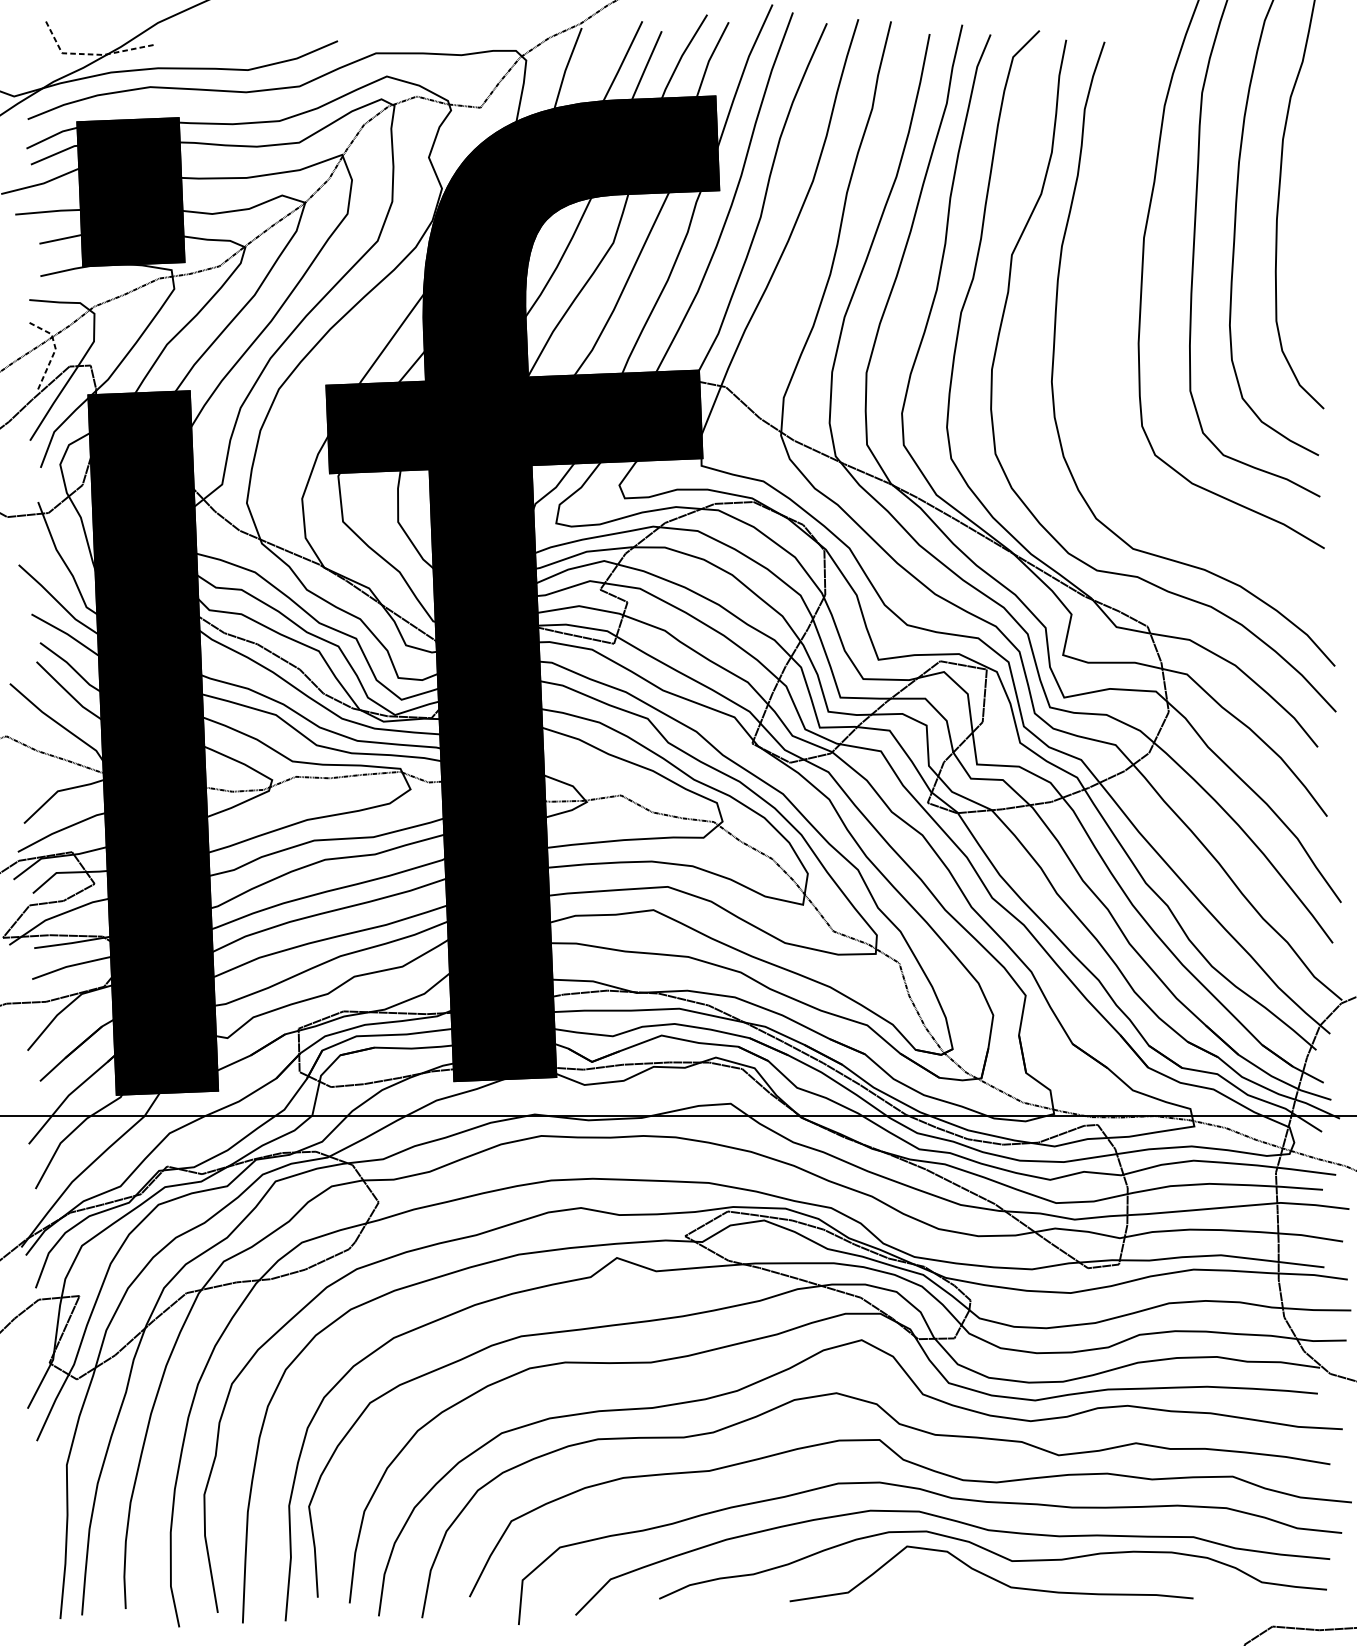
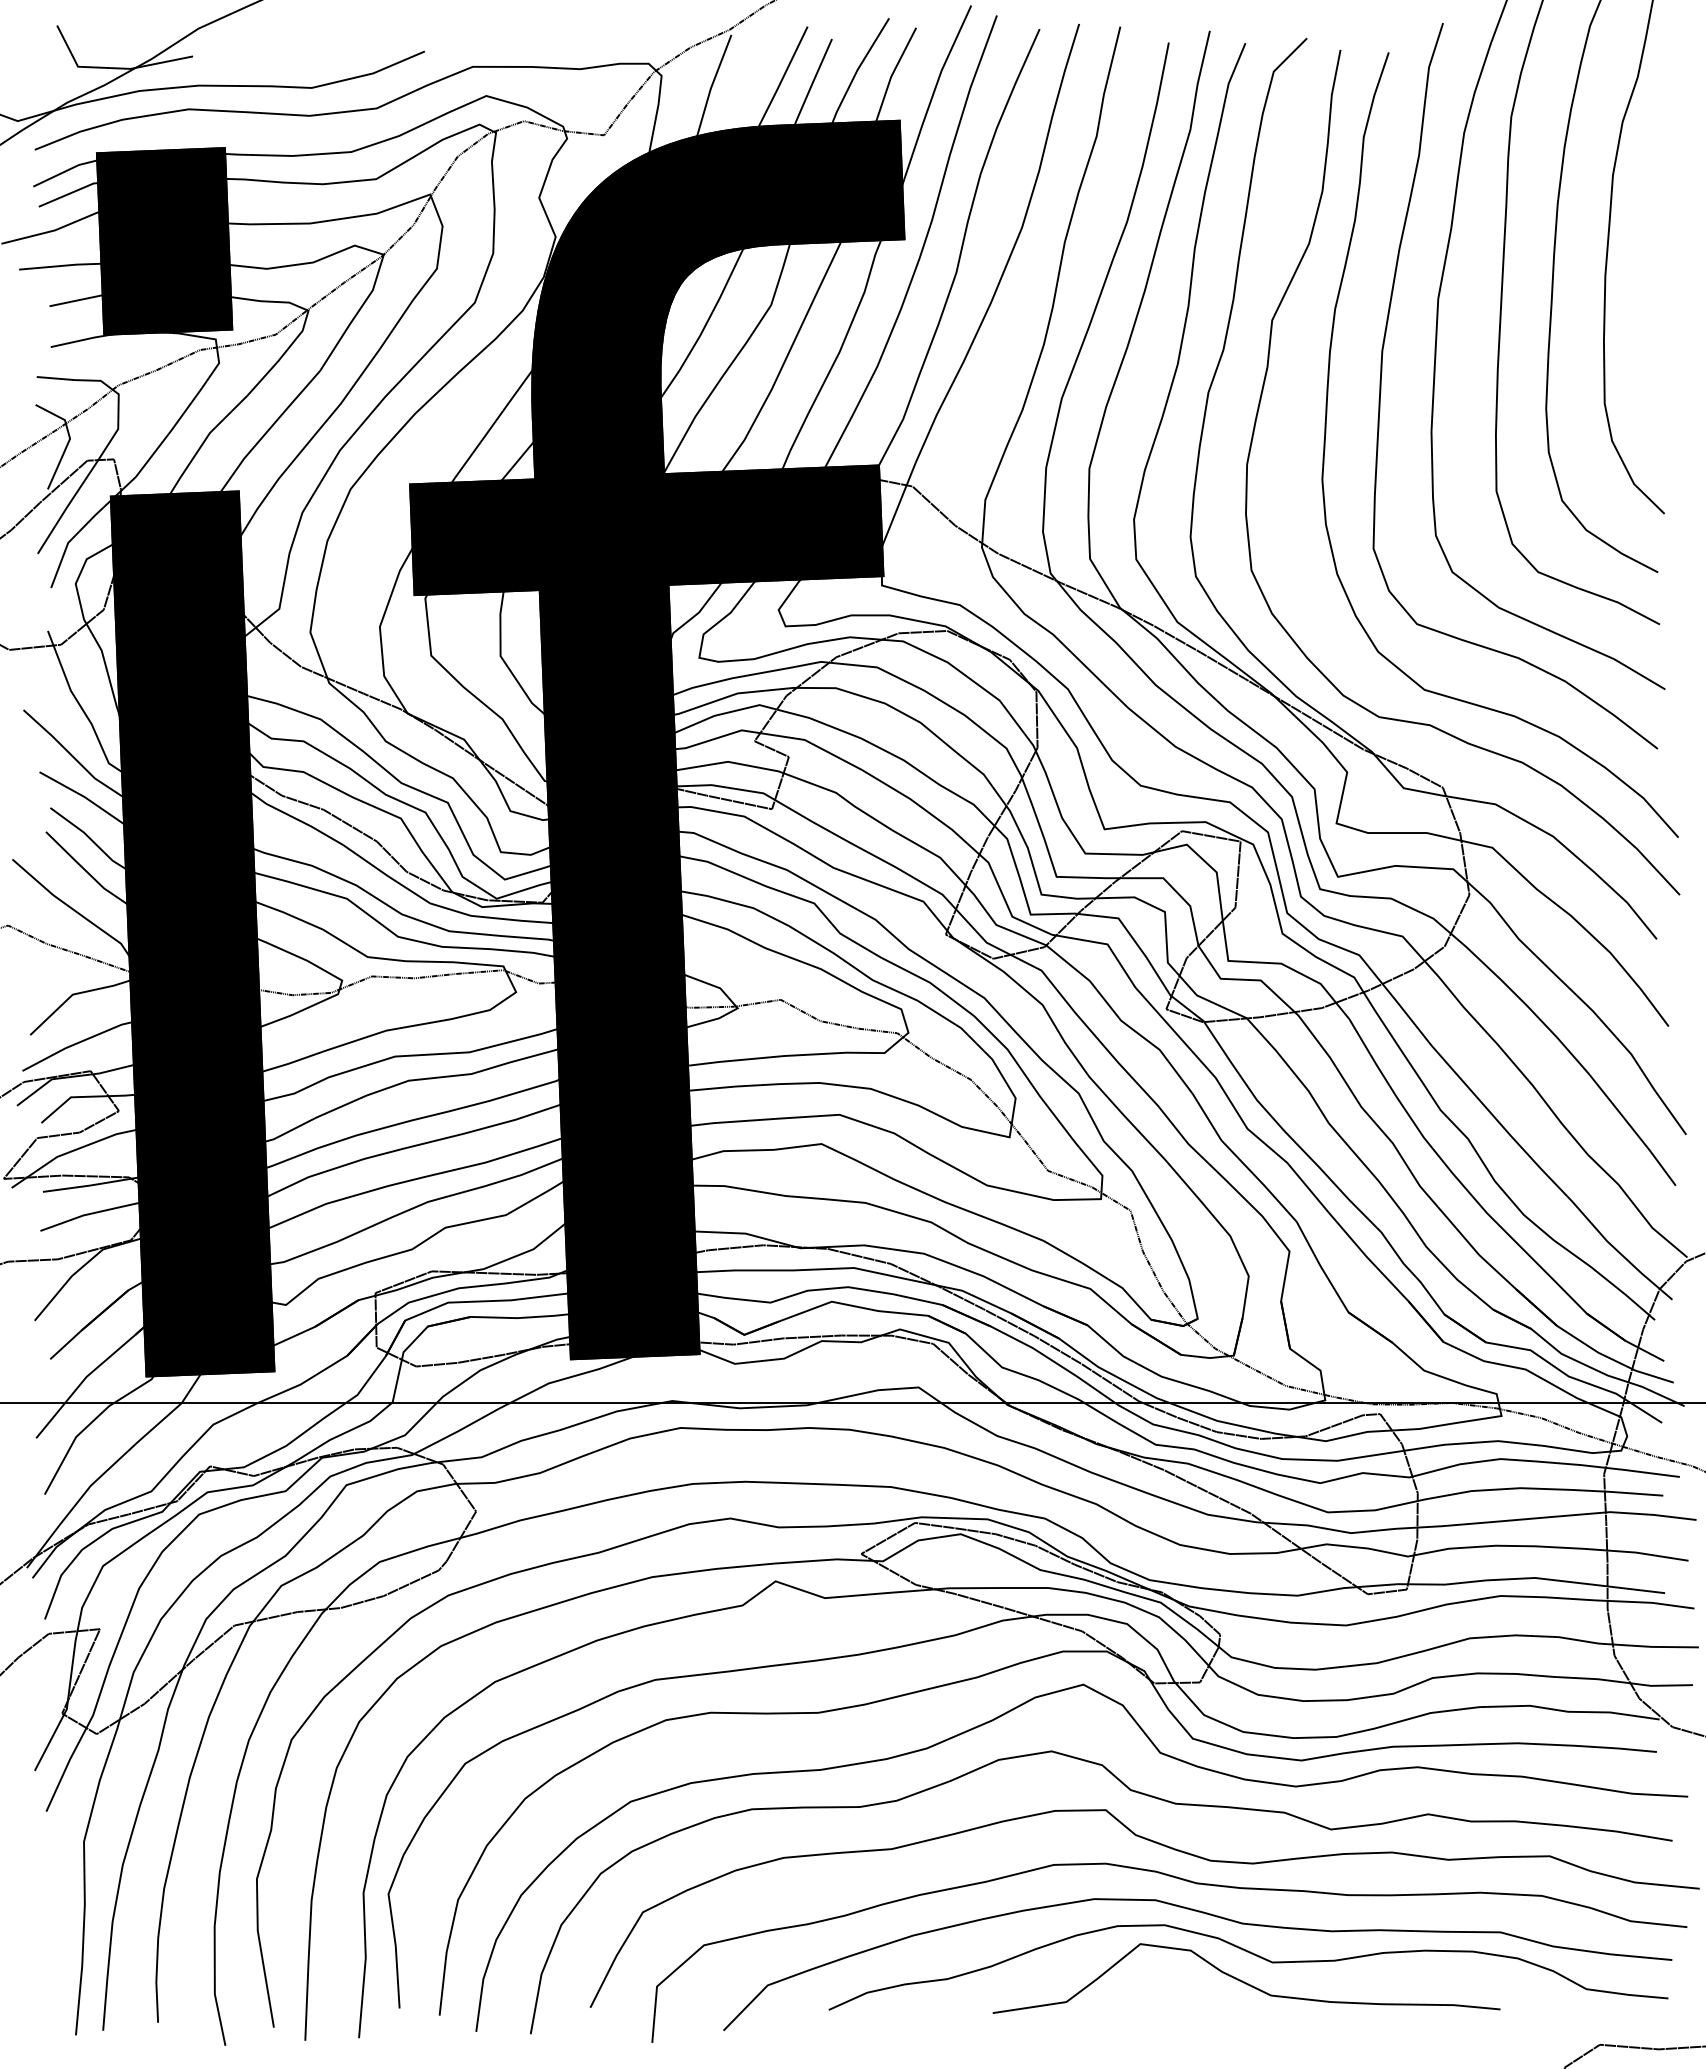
line: (89, 54) -> (112, 68), dashed -> solid
curve: (1099, 296) -> (1382, 372), added
line: (56, 348) -> (70, 438), dashed -> solid

